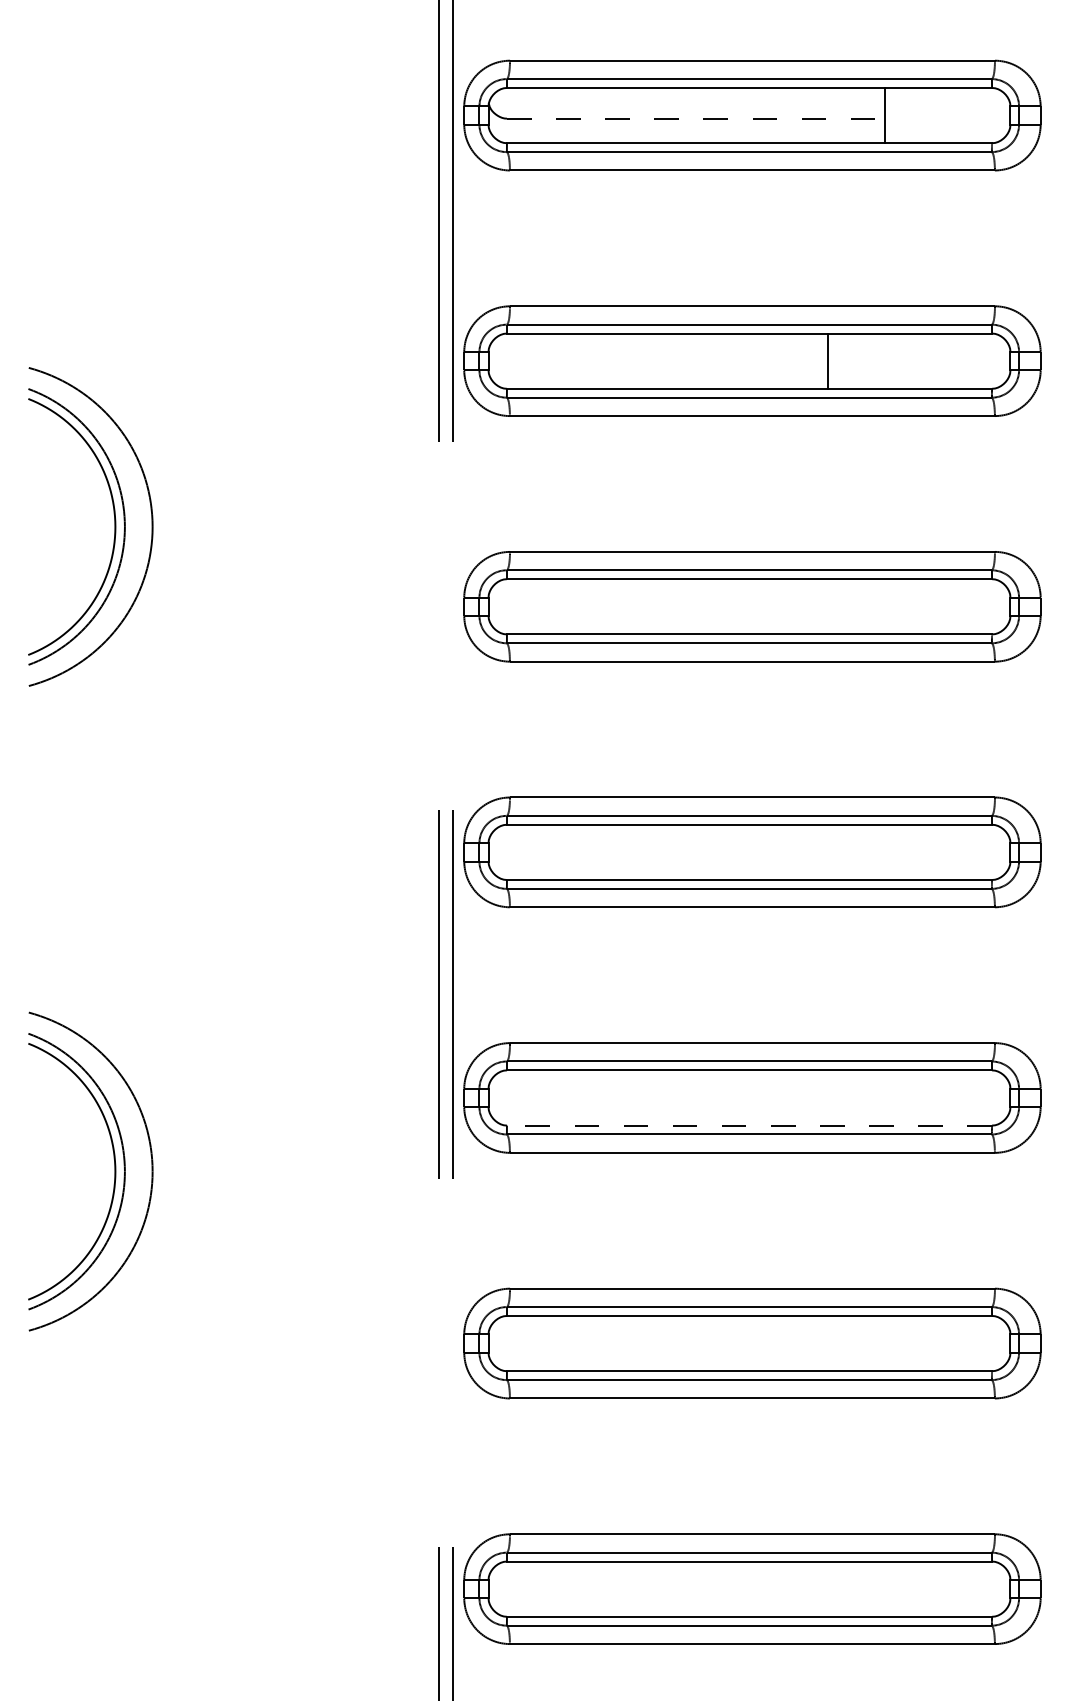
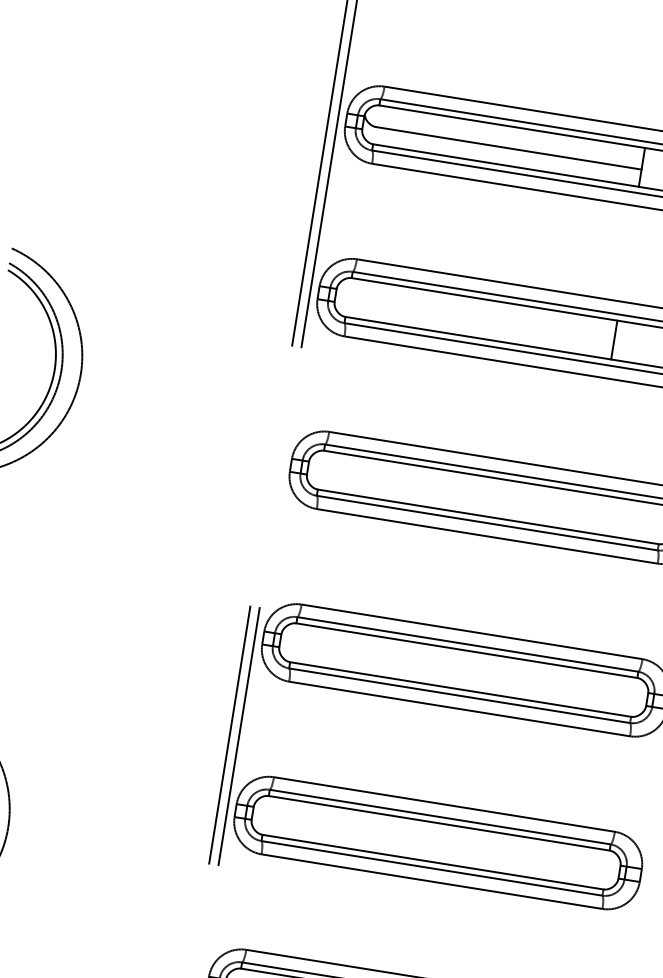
line: (695, 118) -> (508, 148), dashed -> solid
line: (827, 360) -> (614, 339), moved
line: (749, 1125) -> (433, 862), dashed -> solid

